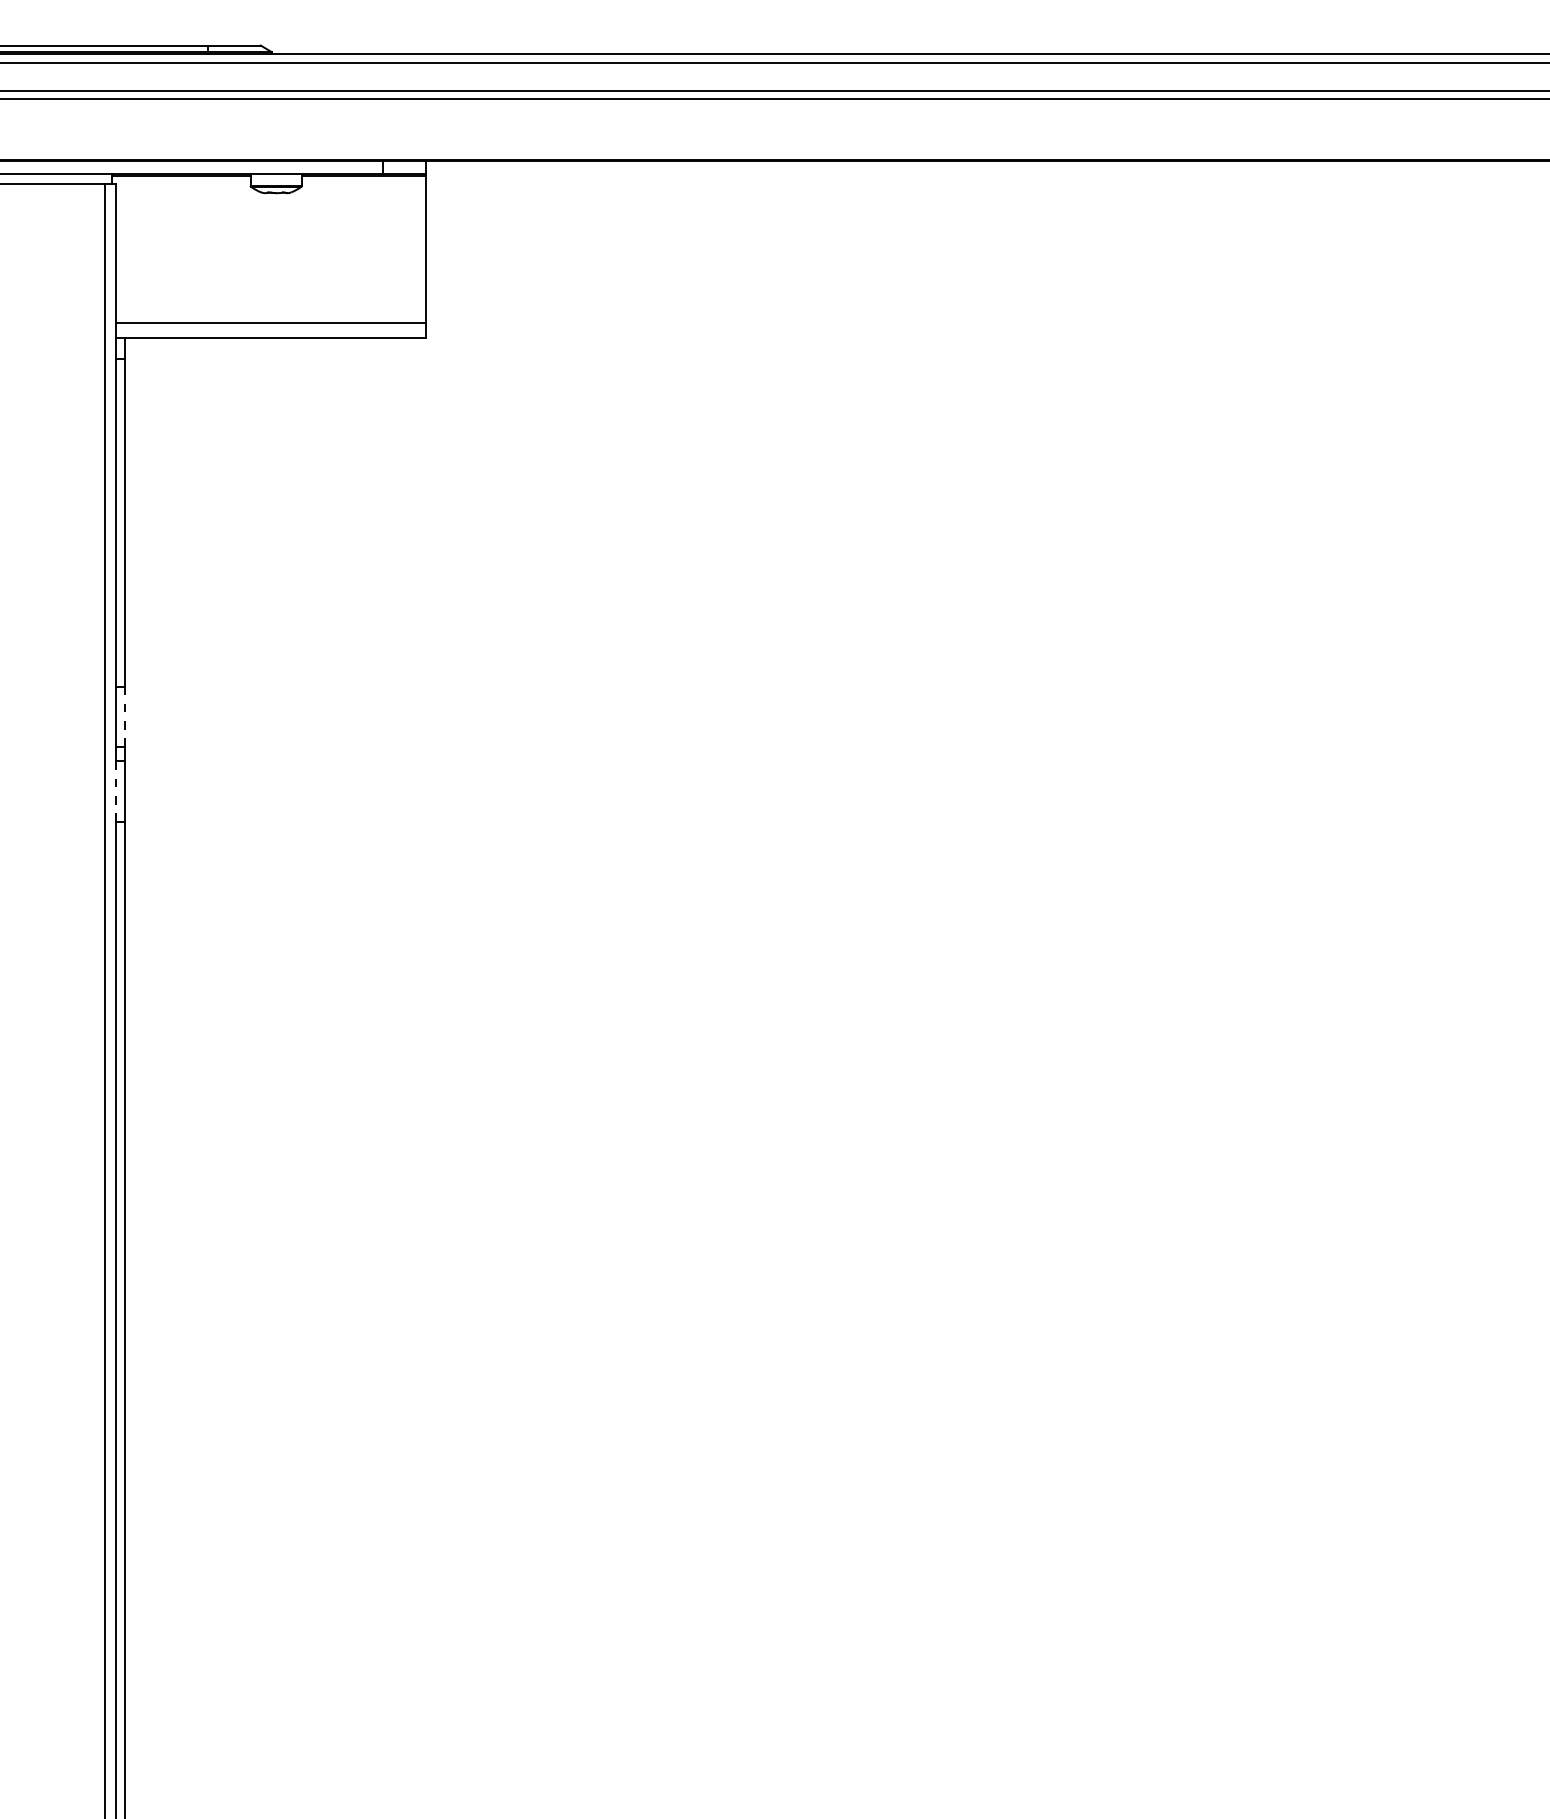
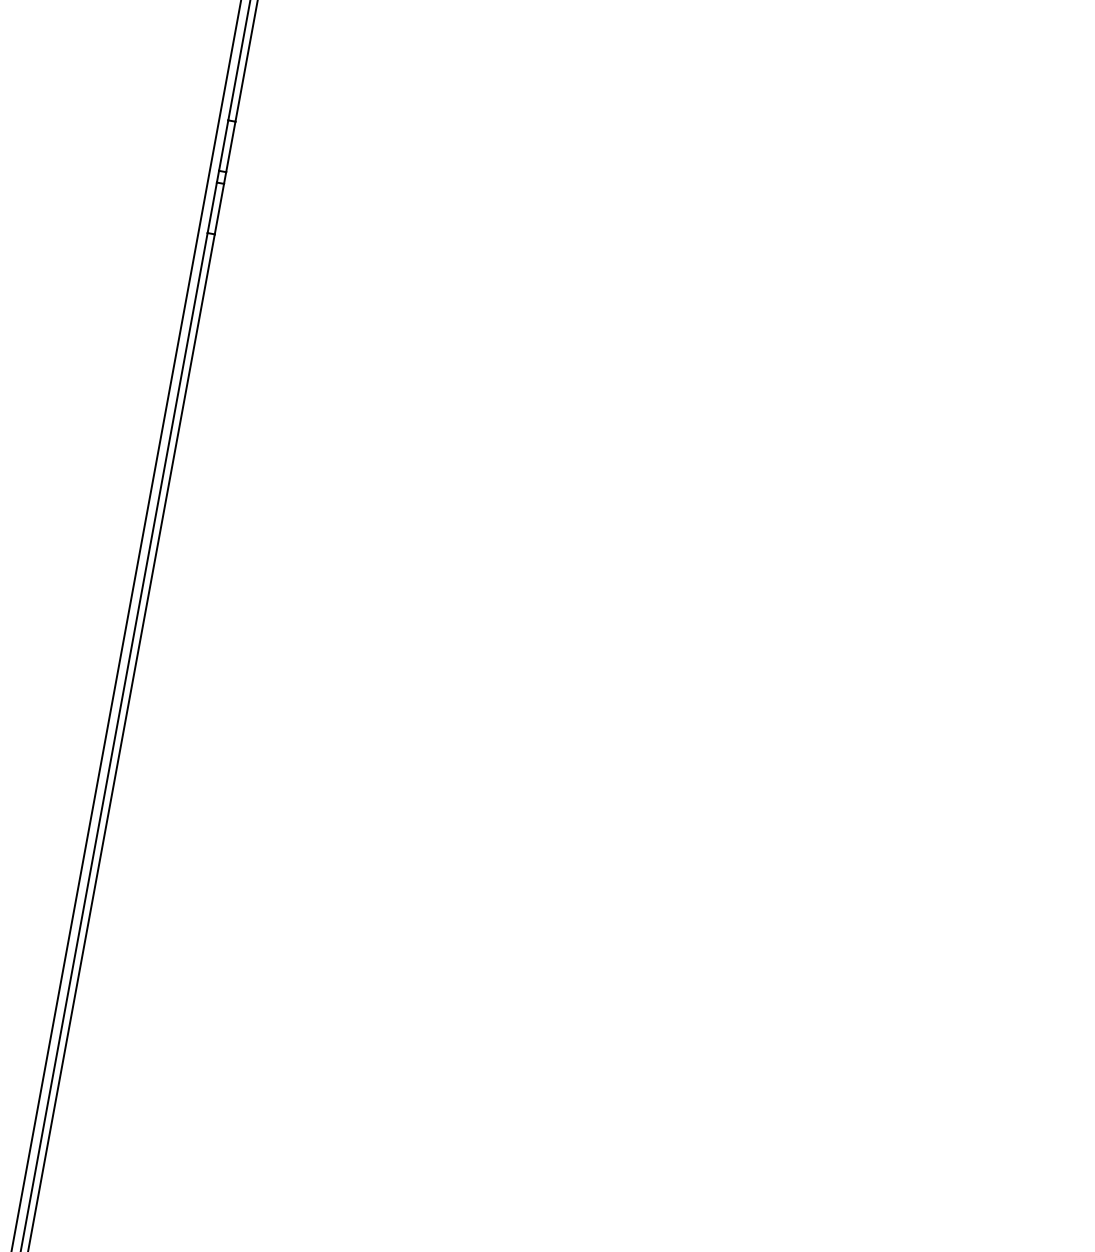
line: (124, 717) -> (230, 147), dashed -> solid
line: (116, 790) -> (212, 207), dashed -> solid

